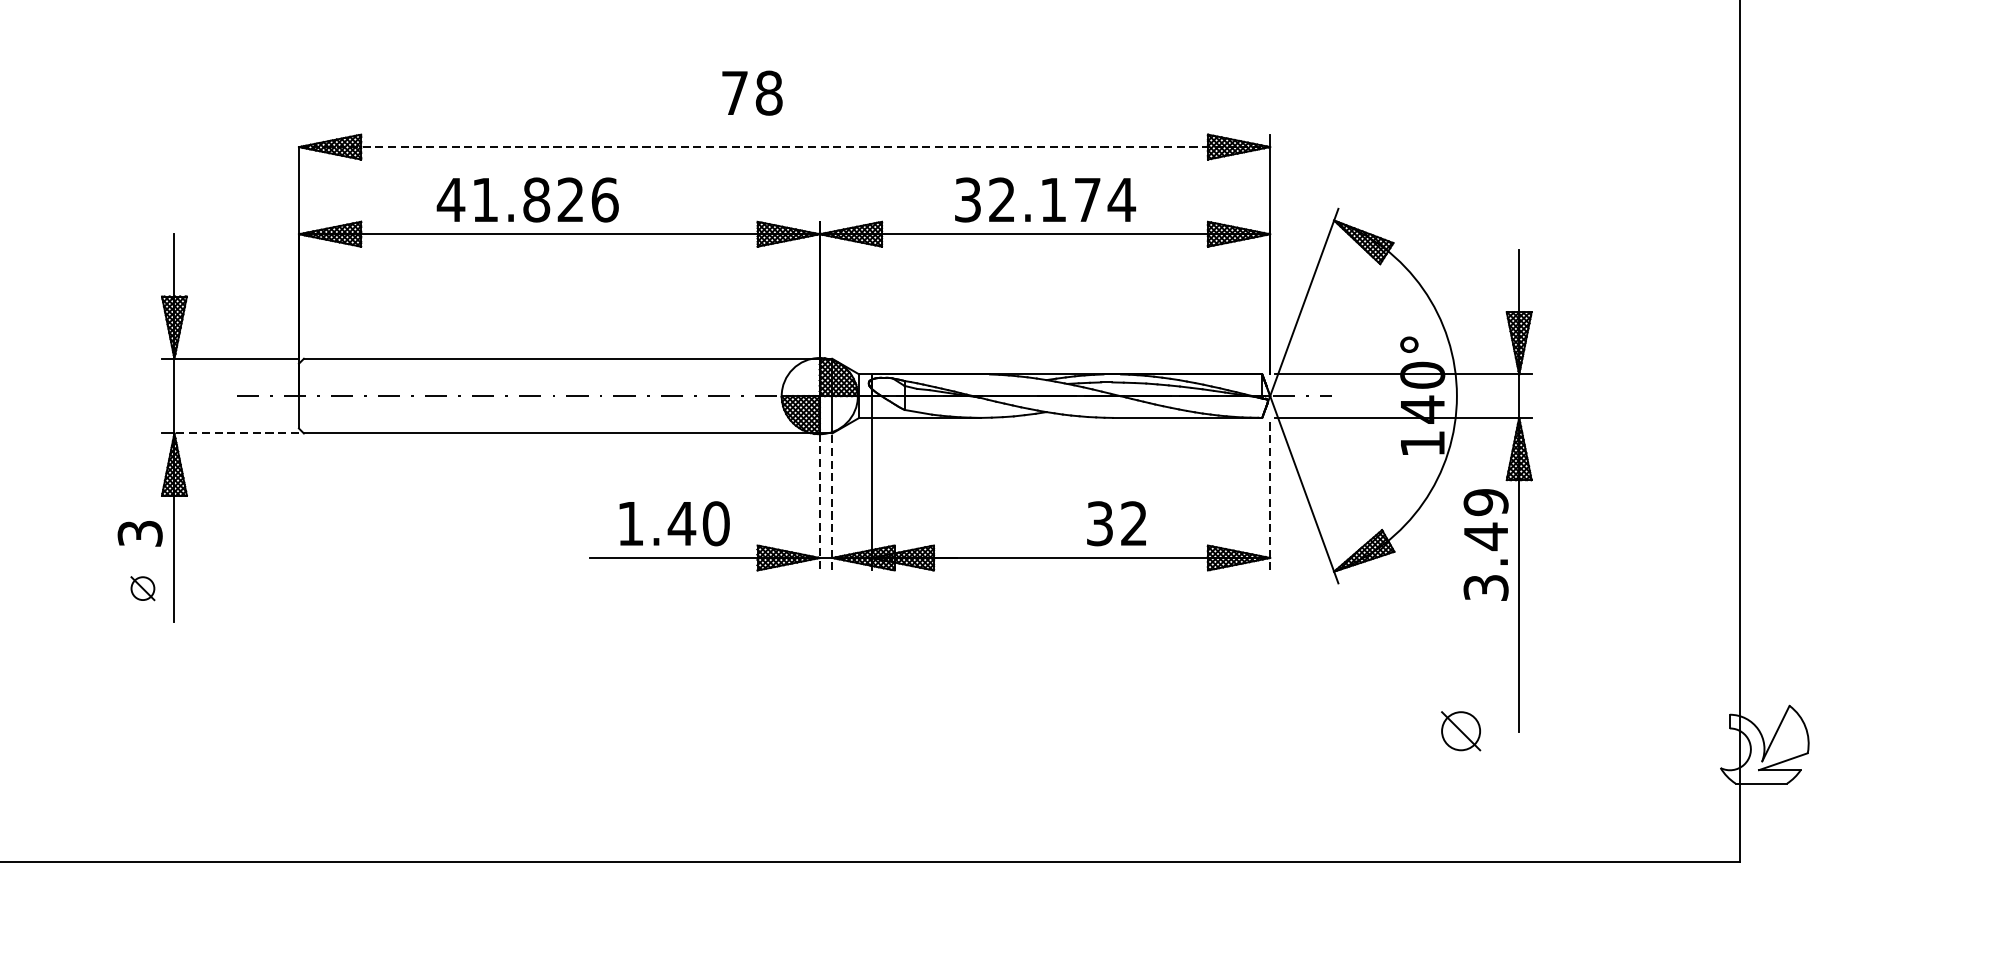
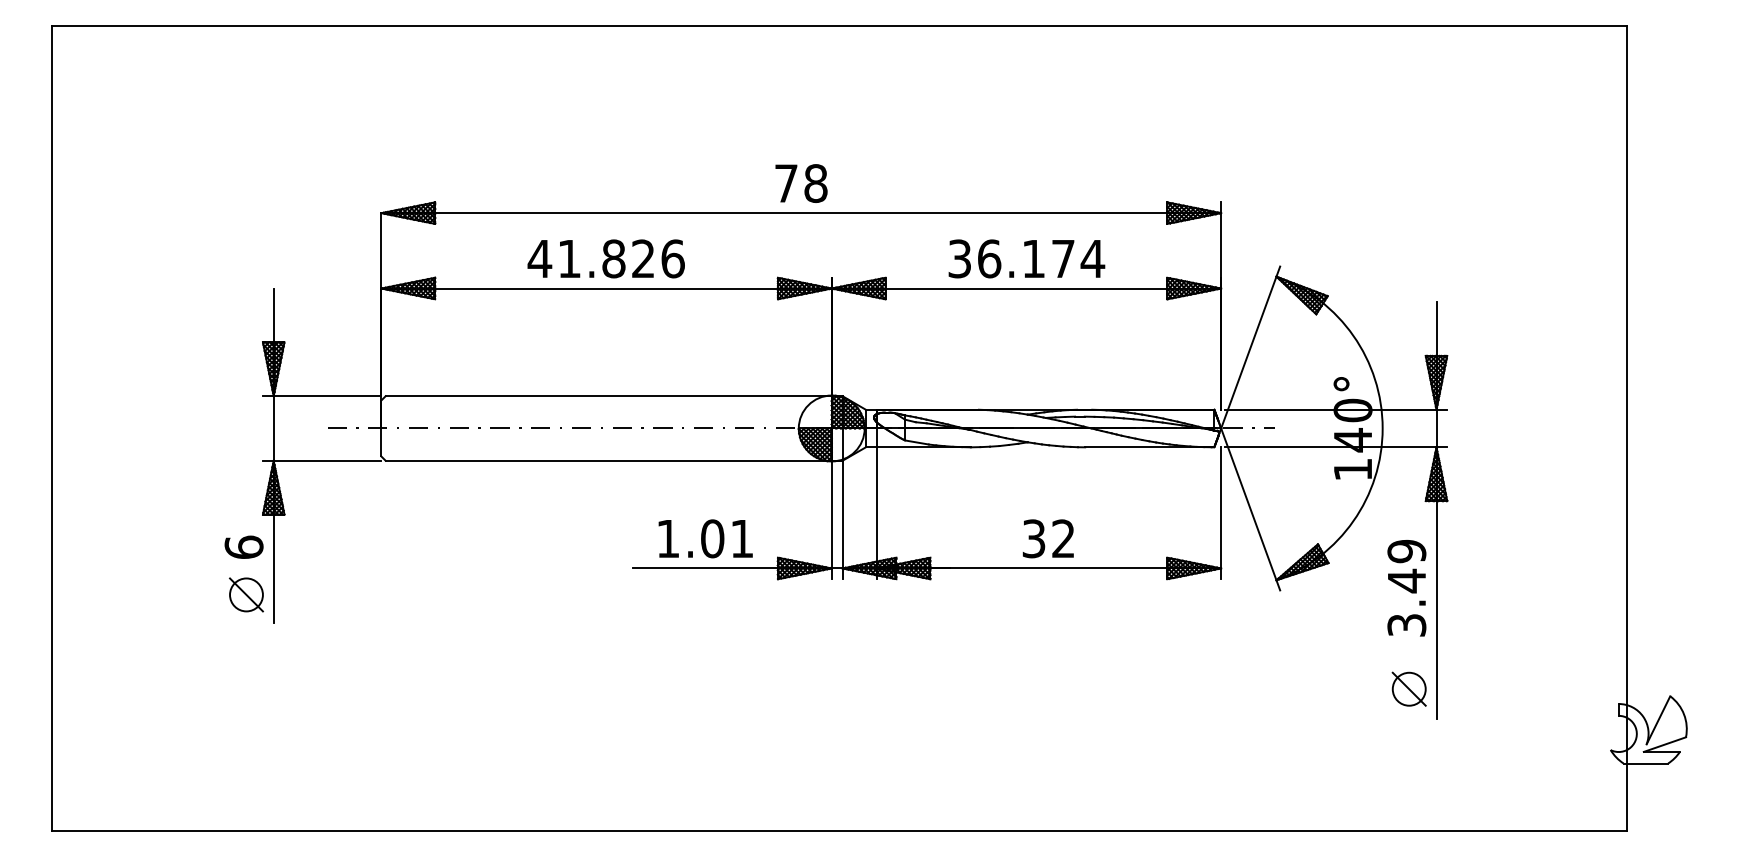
text: (752, 93) -> (801, 183), moved
line: (784, 147) -> (801, 213), dashed -> solid
text: (526, 199) -> (605, 258), moved
text: (1002, 199) -> (989, 258), 32.174 -> 36.174
line: (236, 433) -> (327, 460), dashed -> solid
line: (1270, 494) -> (1221, 513), dashed -> solid
line: (832, 501) -> (842, 519), dashed -> solid
line: (819, 502) -> (831, 520), dashed -> solid
text: (698, 523) -> (726, 538), 1.40 -> 1.01
text: (1115, 523) -> (1047, 538), moved
text: (139, 532) -> (243, 546), 3 -> 6
text: (1485, 545) -> (1406, 588), moved
part: (142, 588) -> (246, 594), size x1.67
part: (1460, 730) -> (1408, 688), moved

